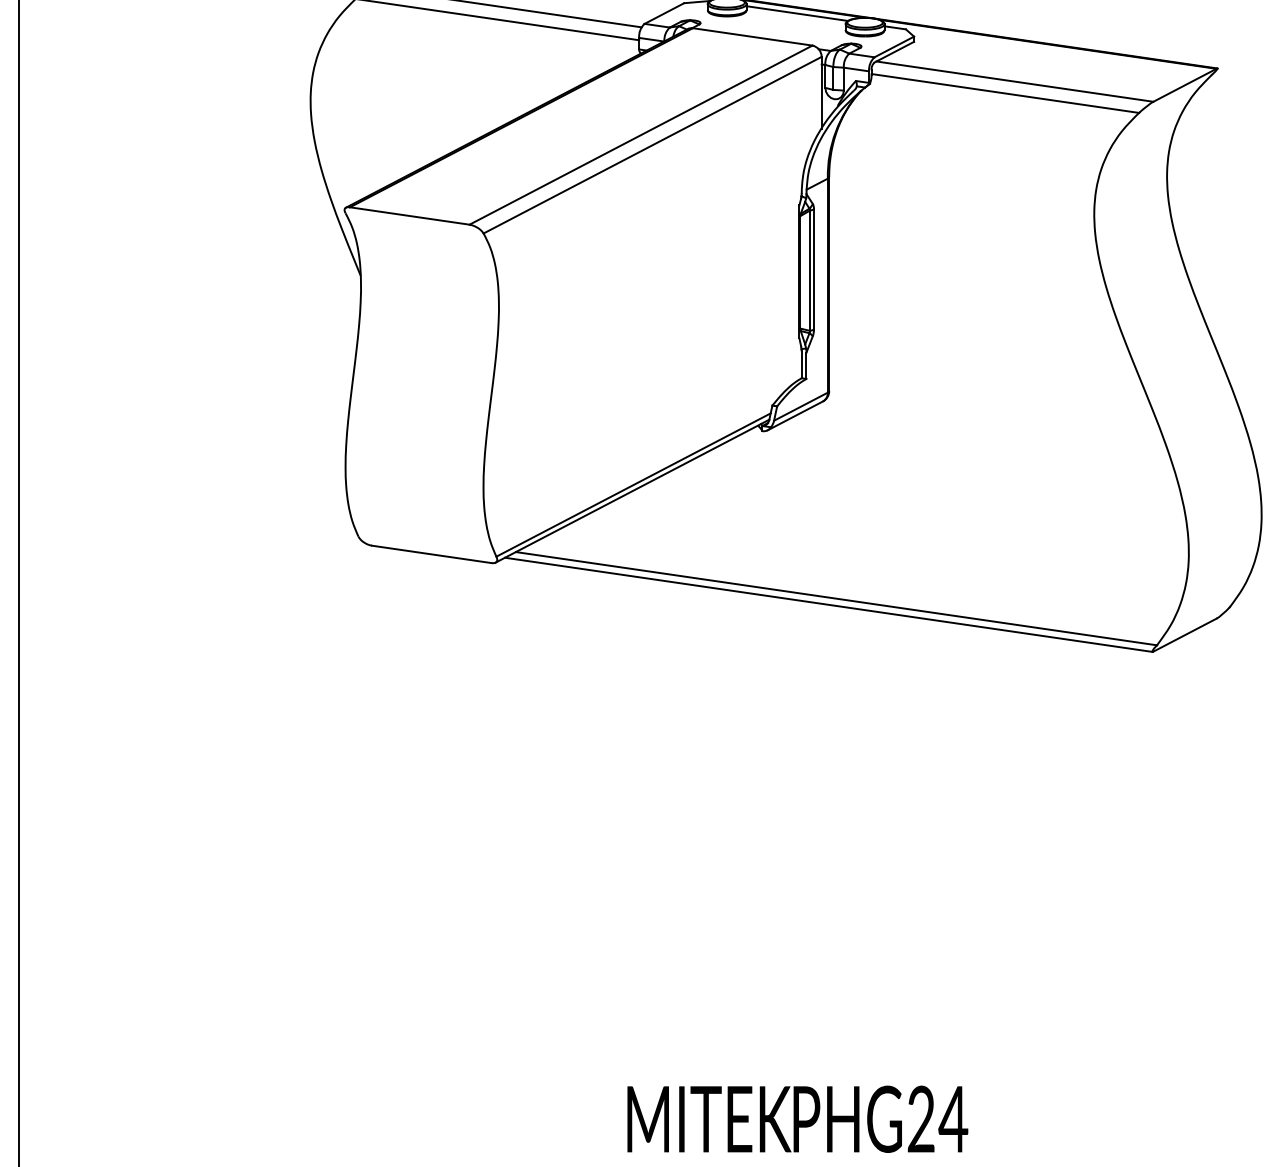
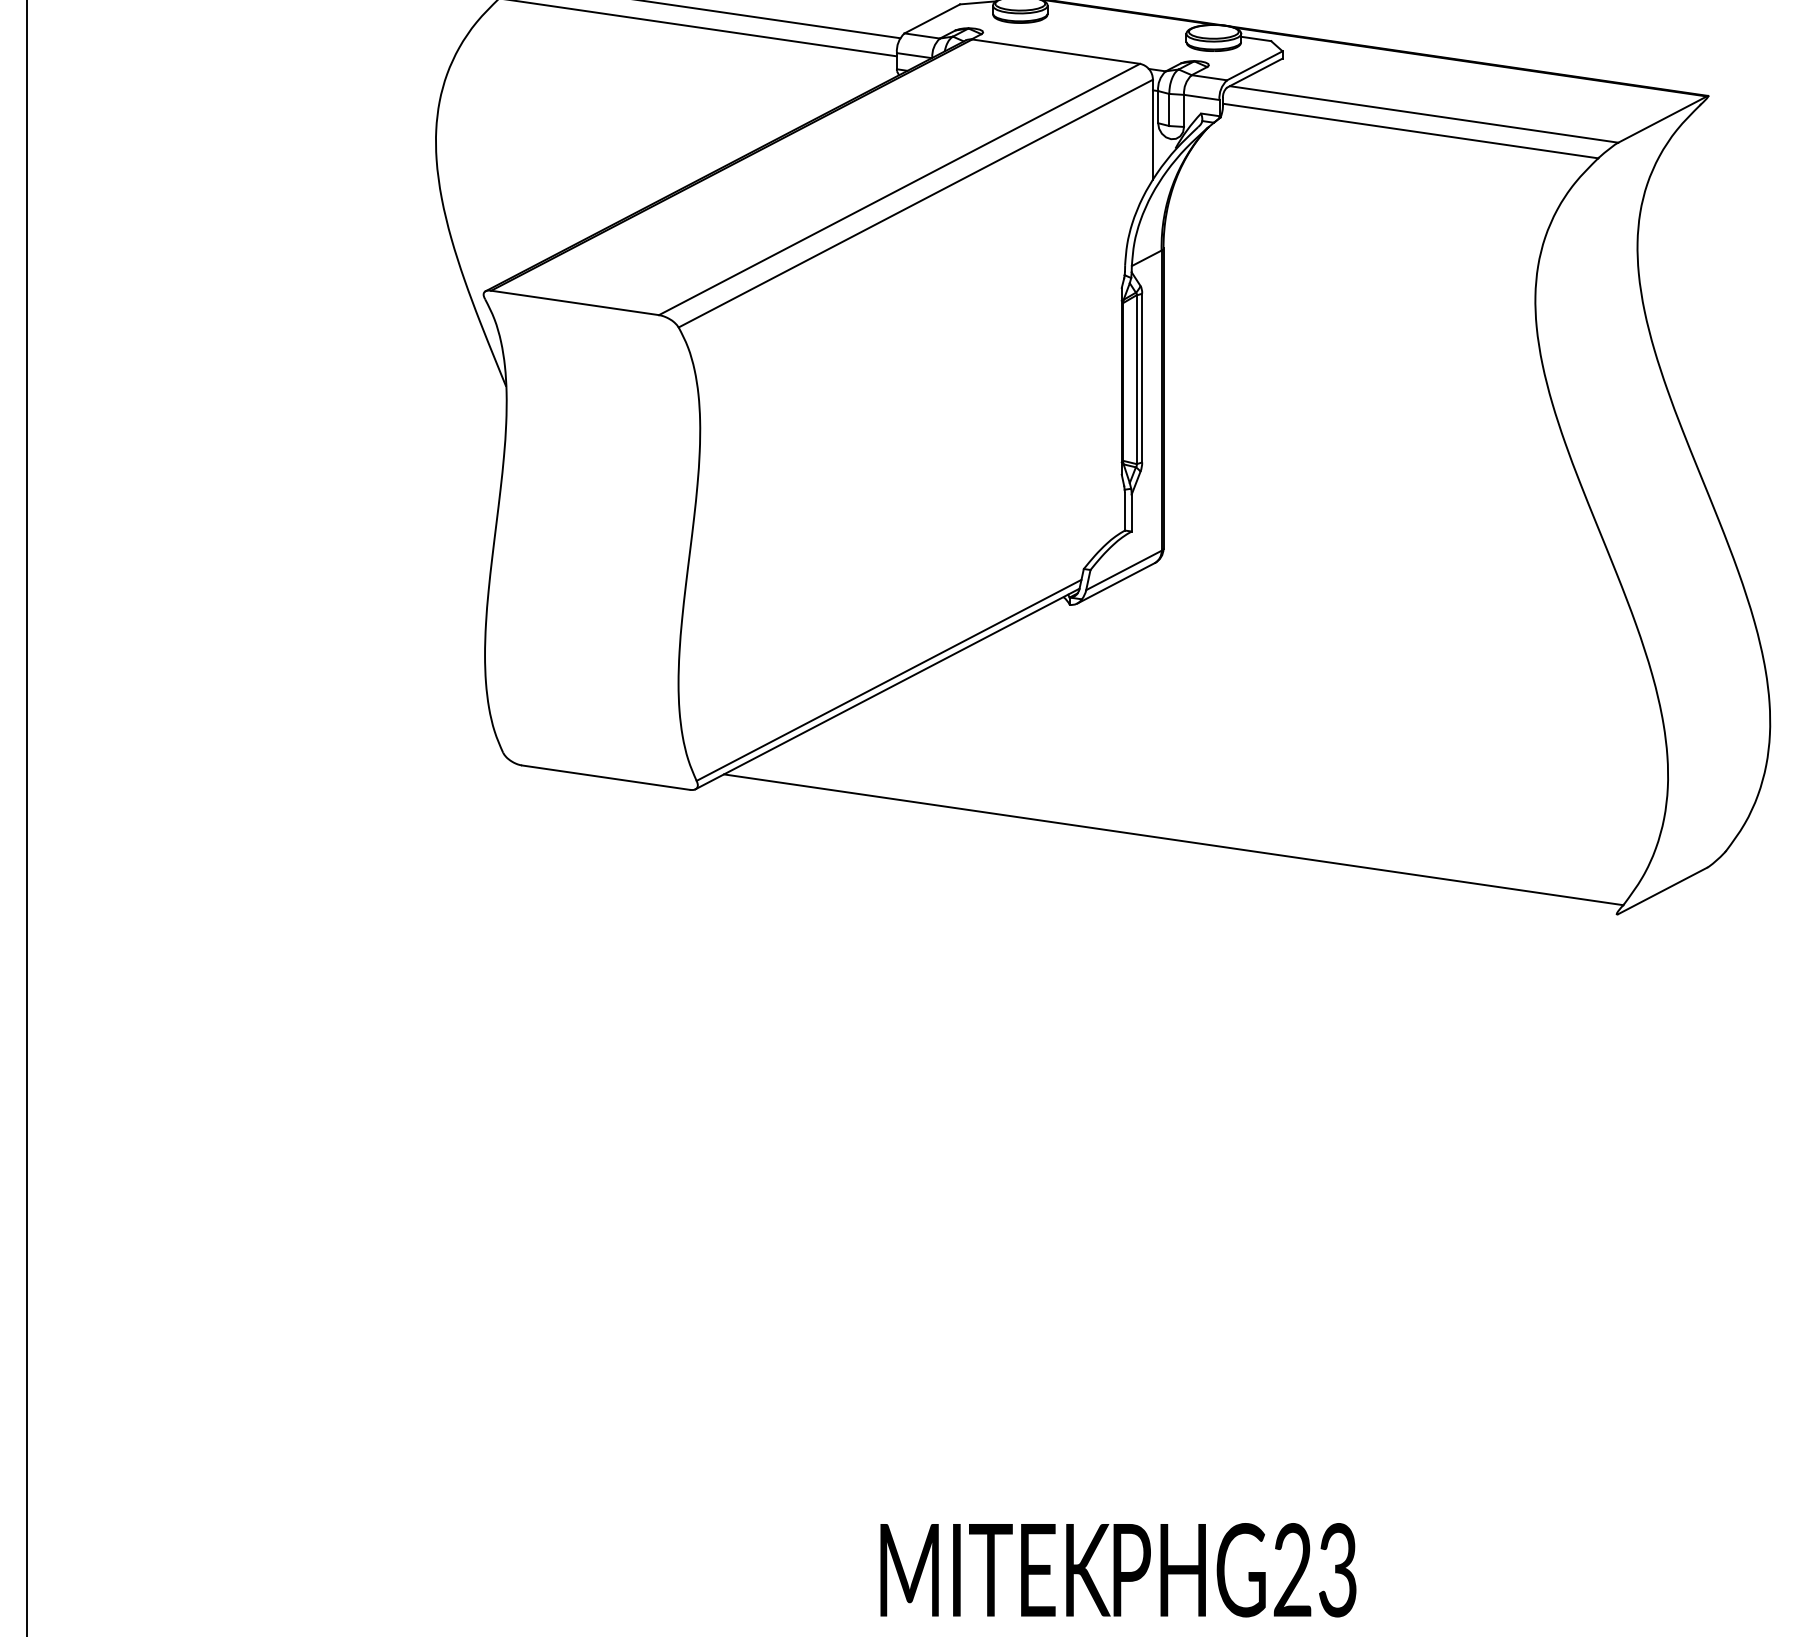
line: (797, 13) -> (1118, 18), removed
line: (828, 604) -> (1162, 848), removed
text: (953, 1119) -> (1337, 1570), PHG24 -> PHG23

